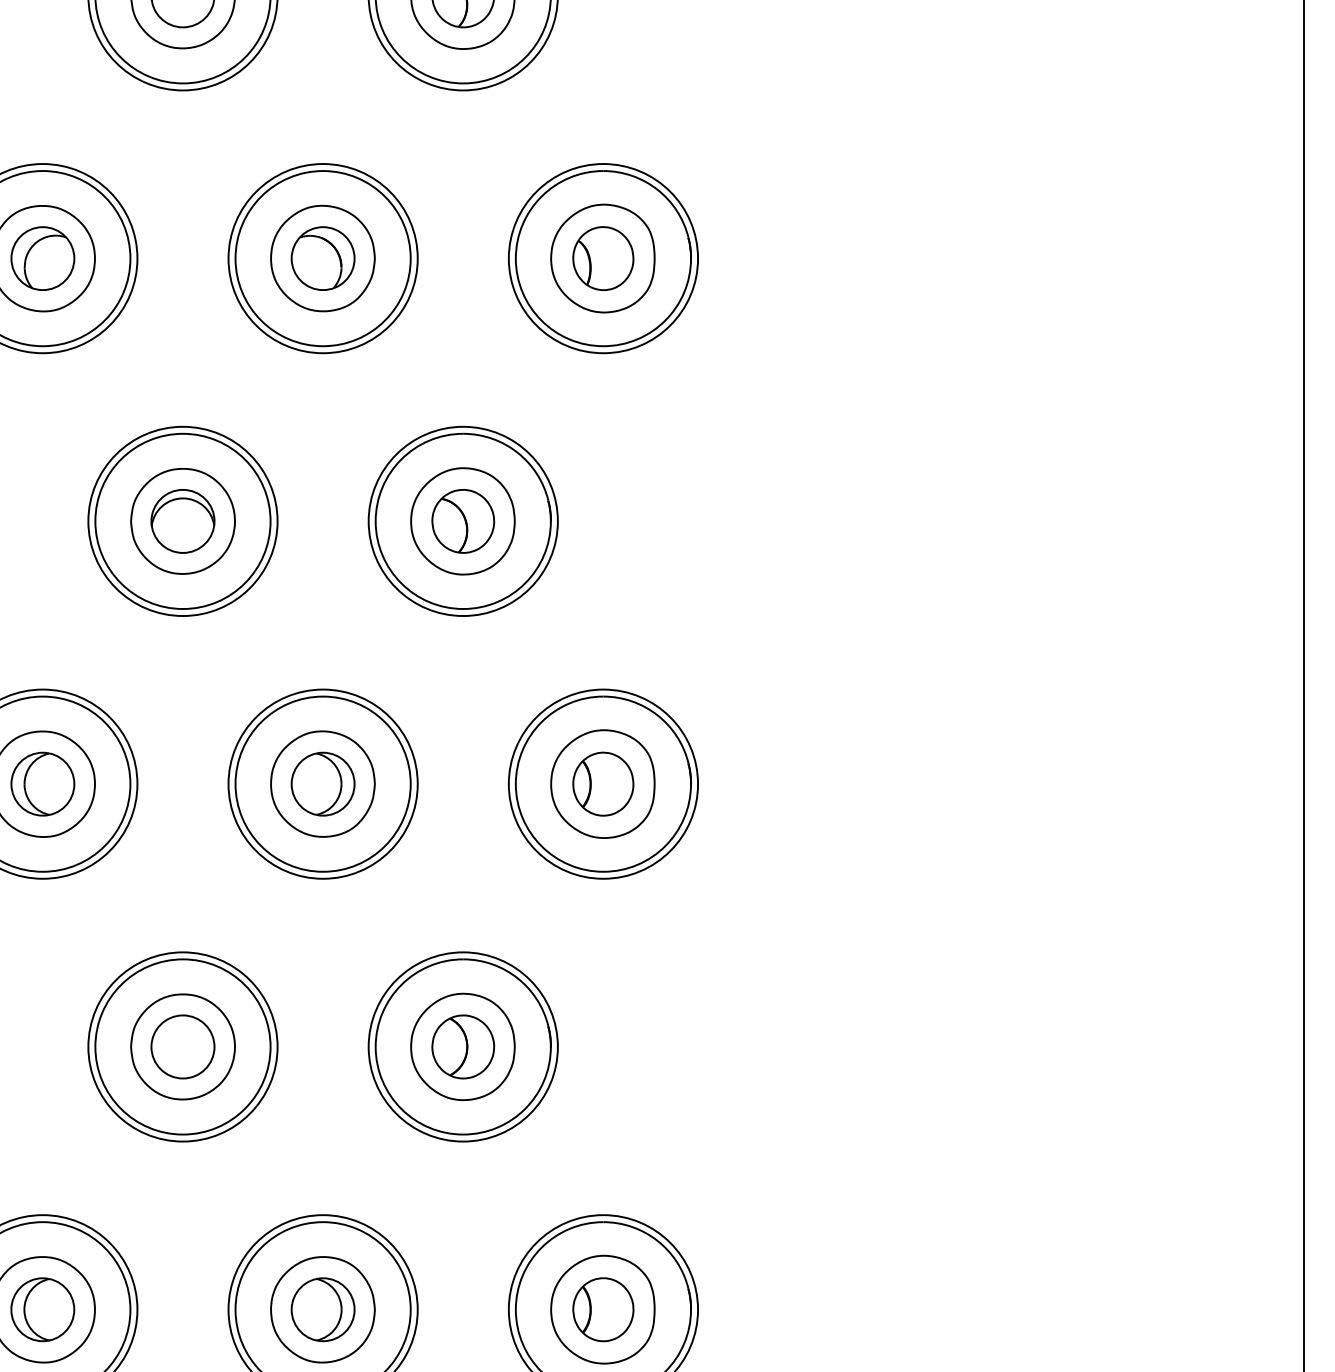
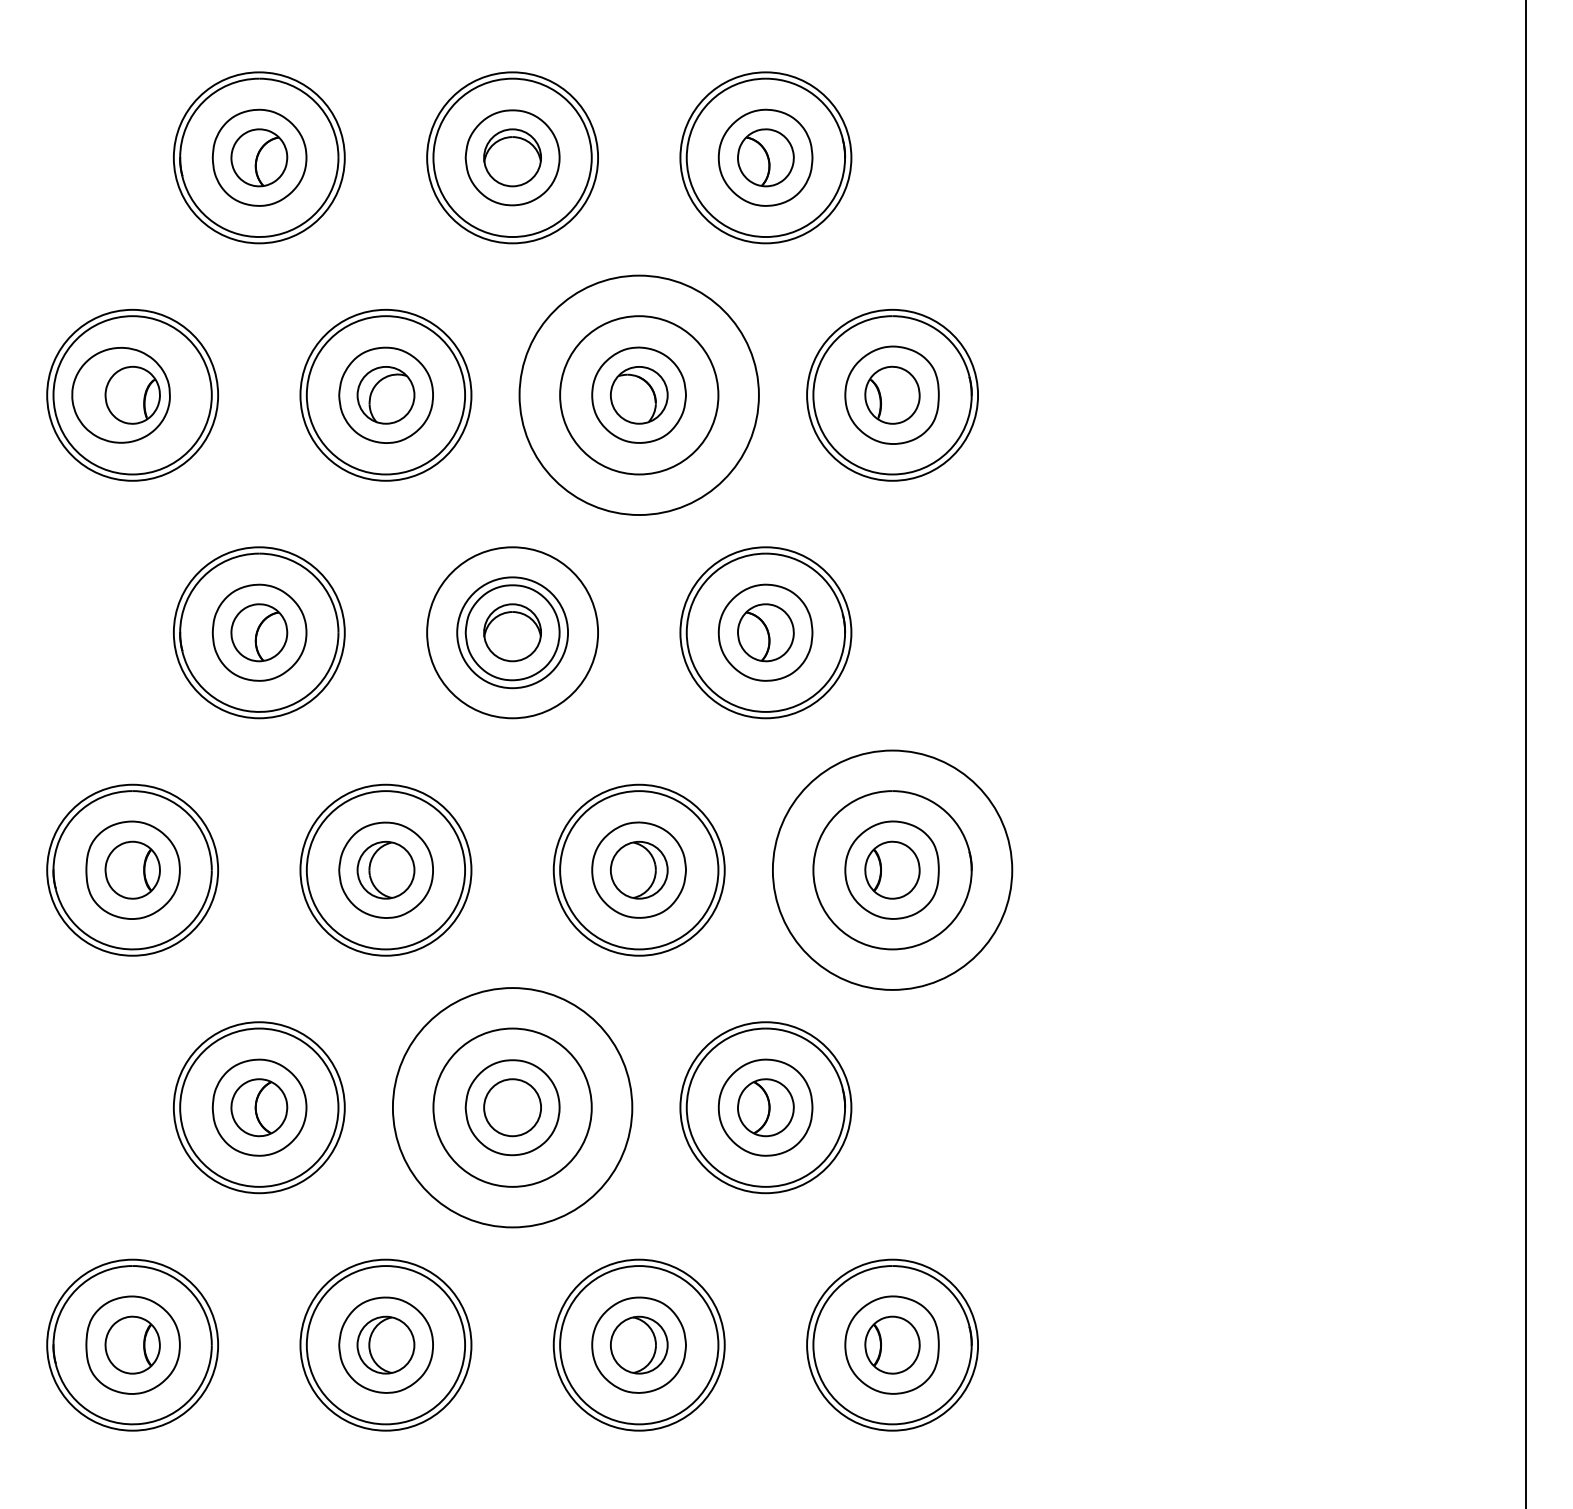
circle: (322, 257) -> (638, 394), size x1.4
circle: (182, 521) -> (512, 632), size x0.7
circle: (603, 783) -> (892, 869), size x1.4
circle: (182, 1046) -> (512, 1107), size x1.4

